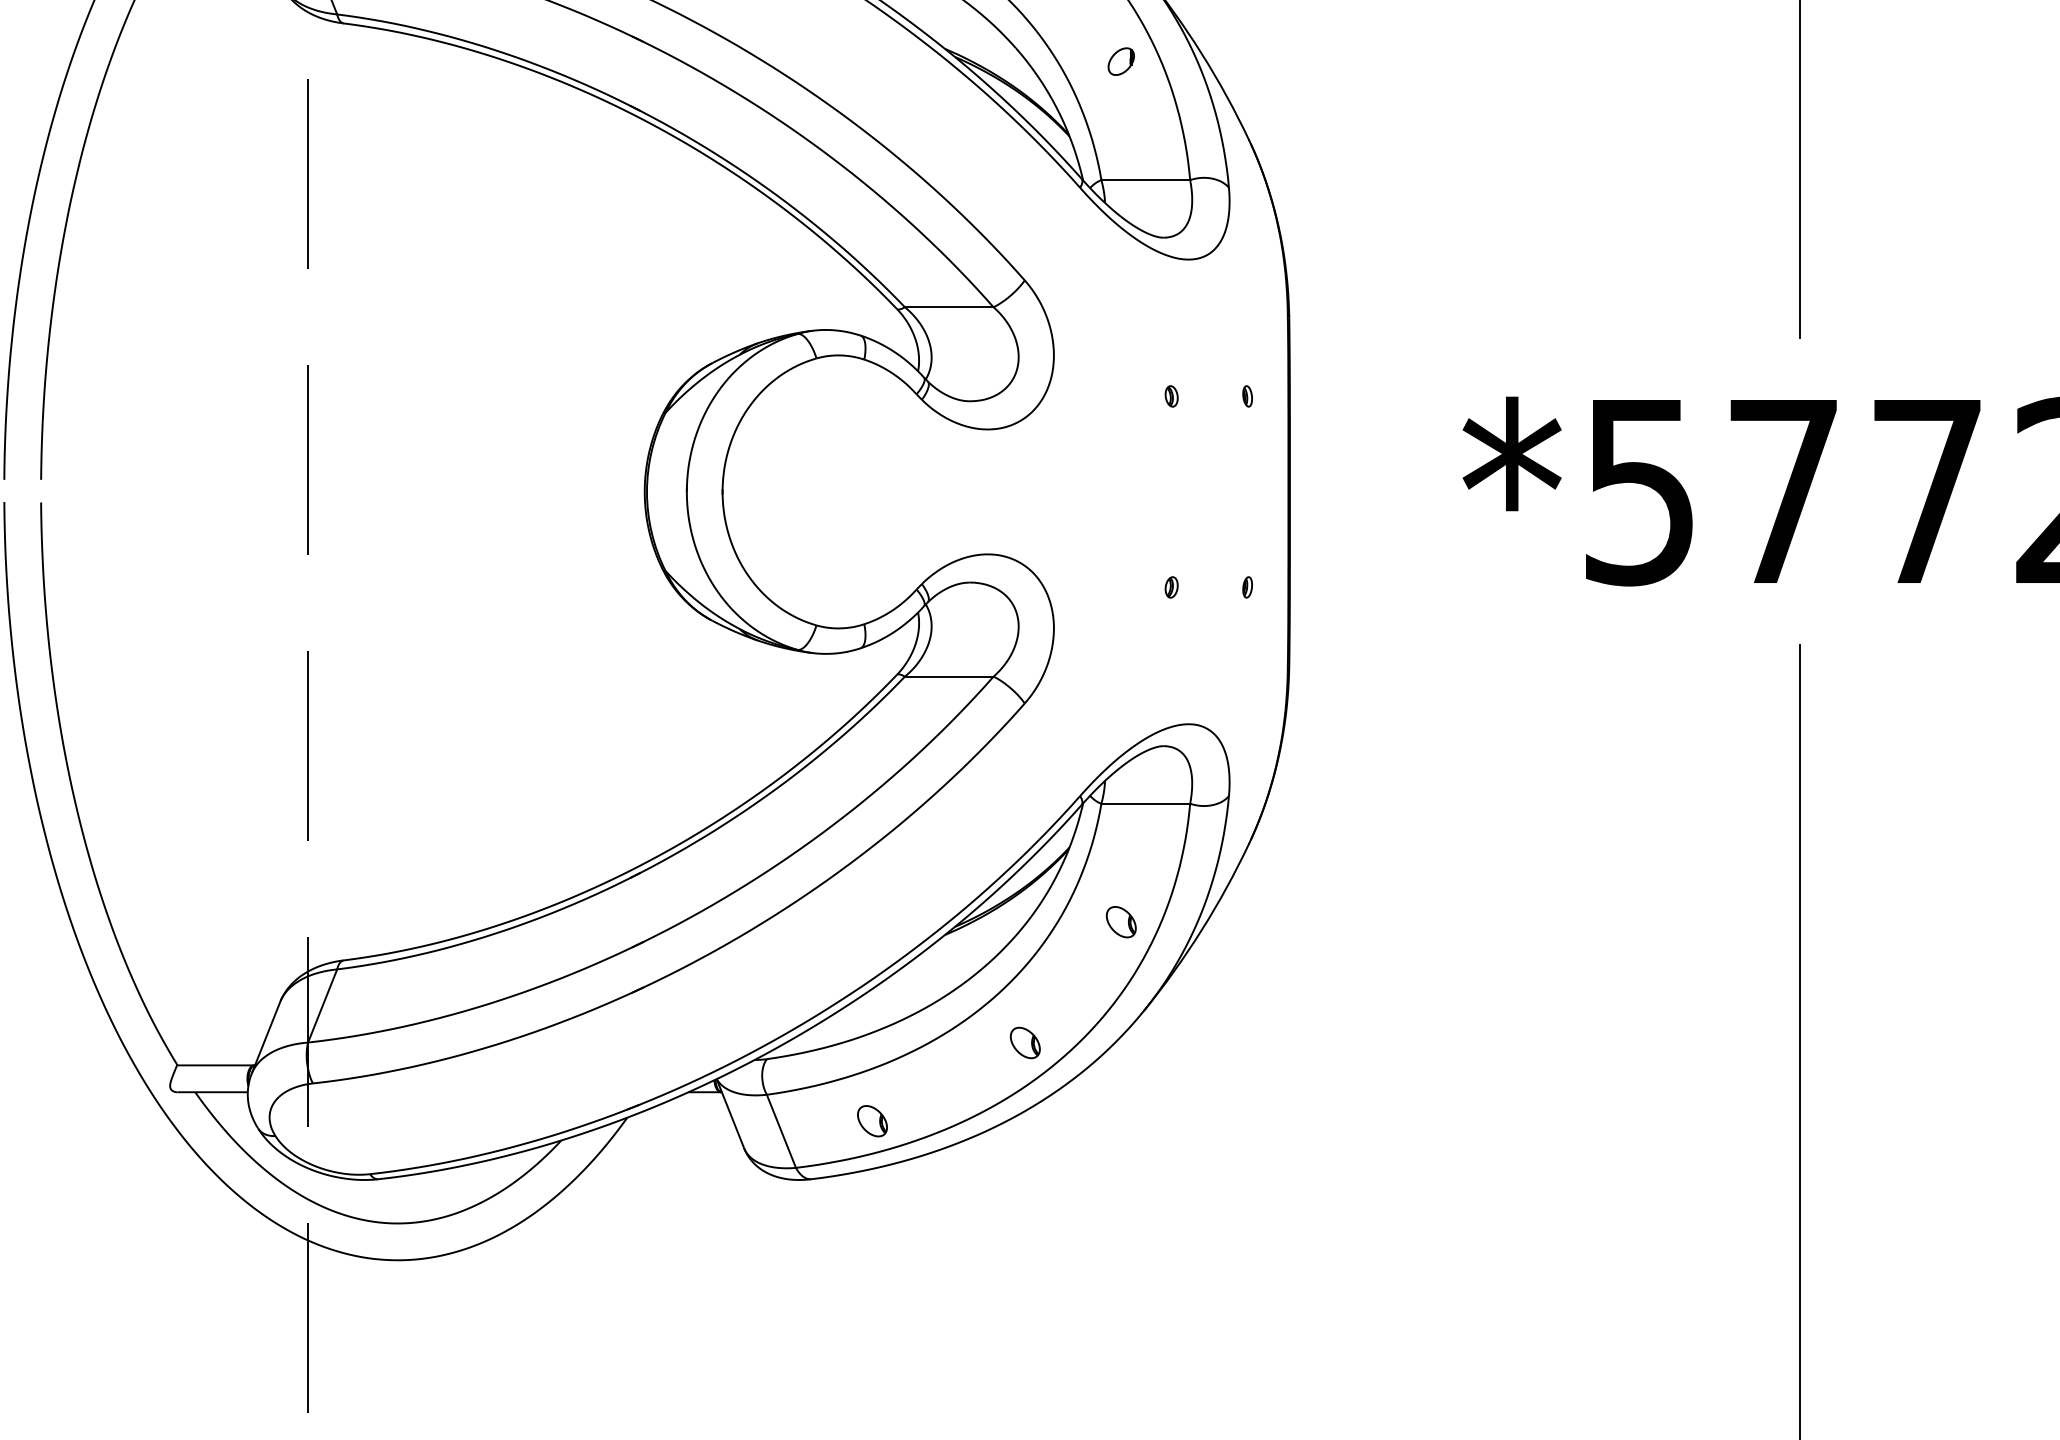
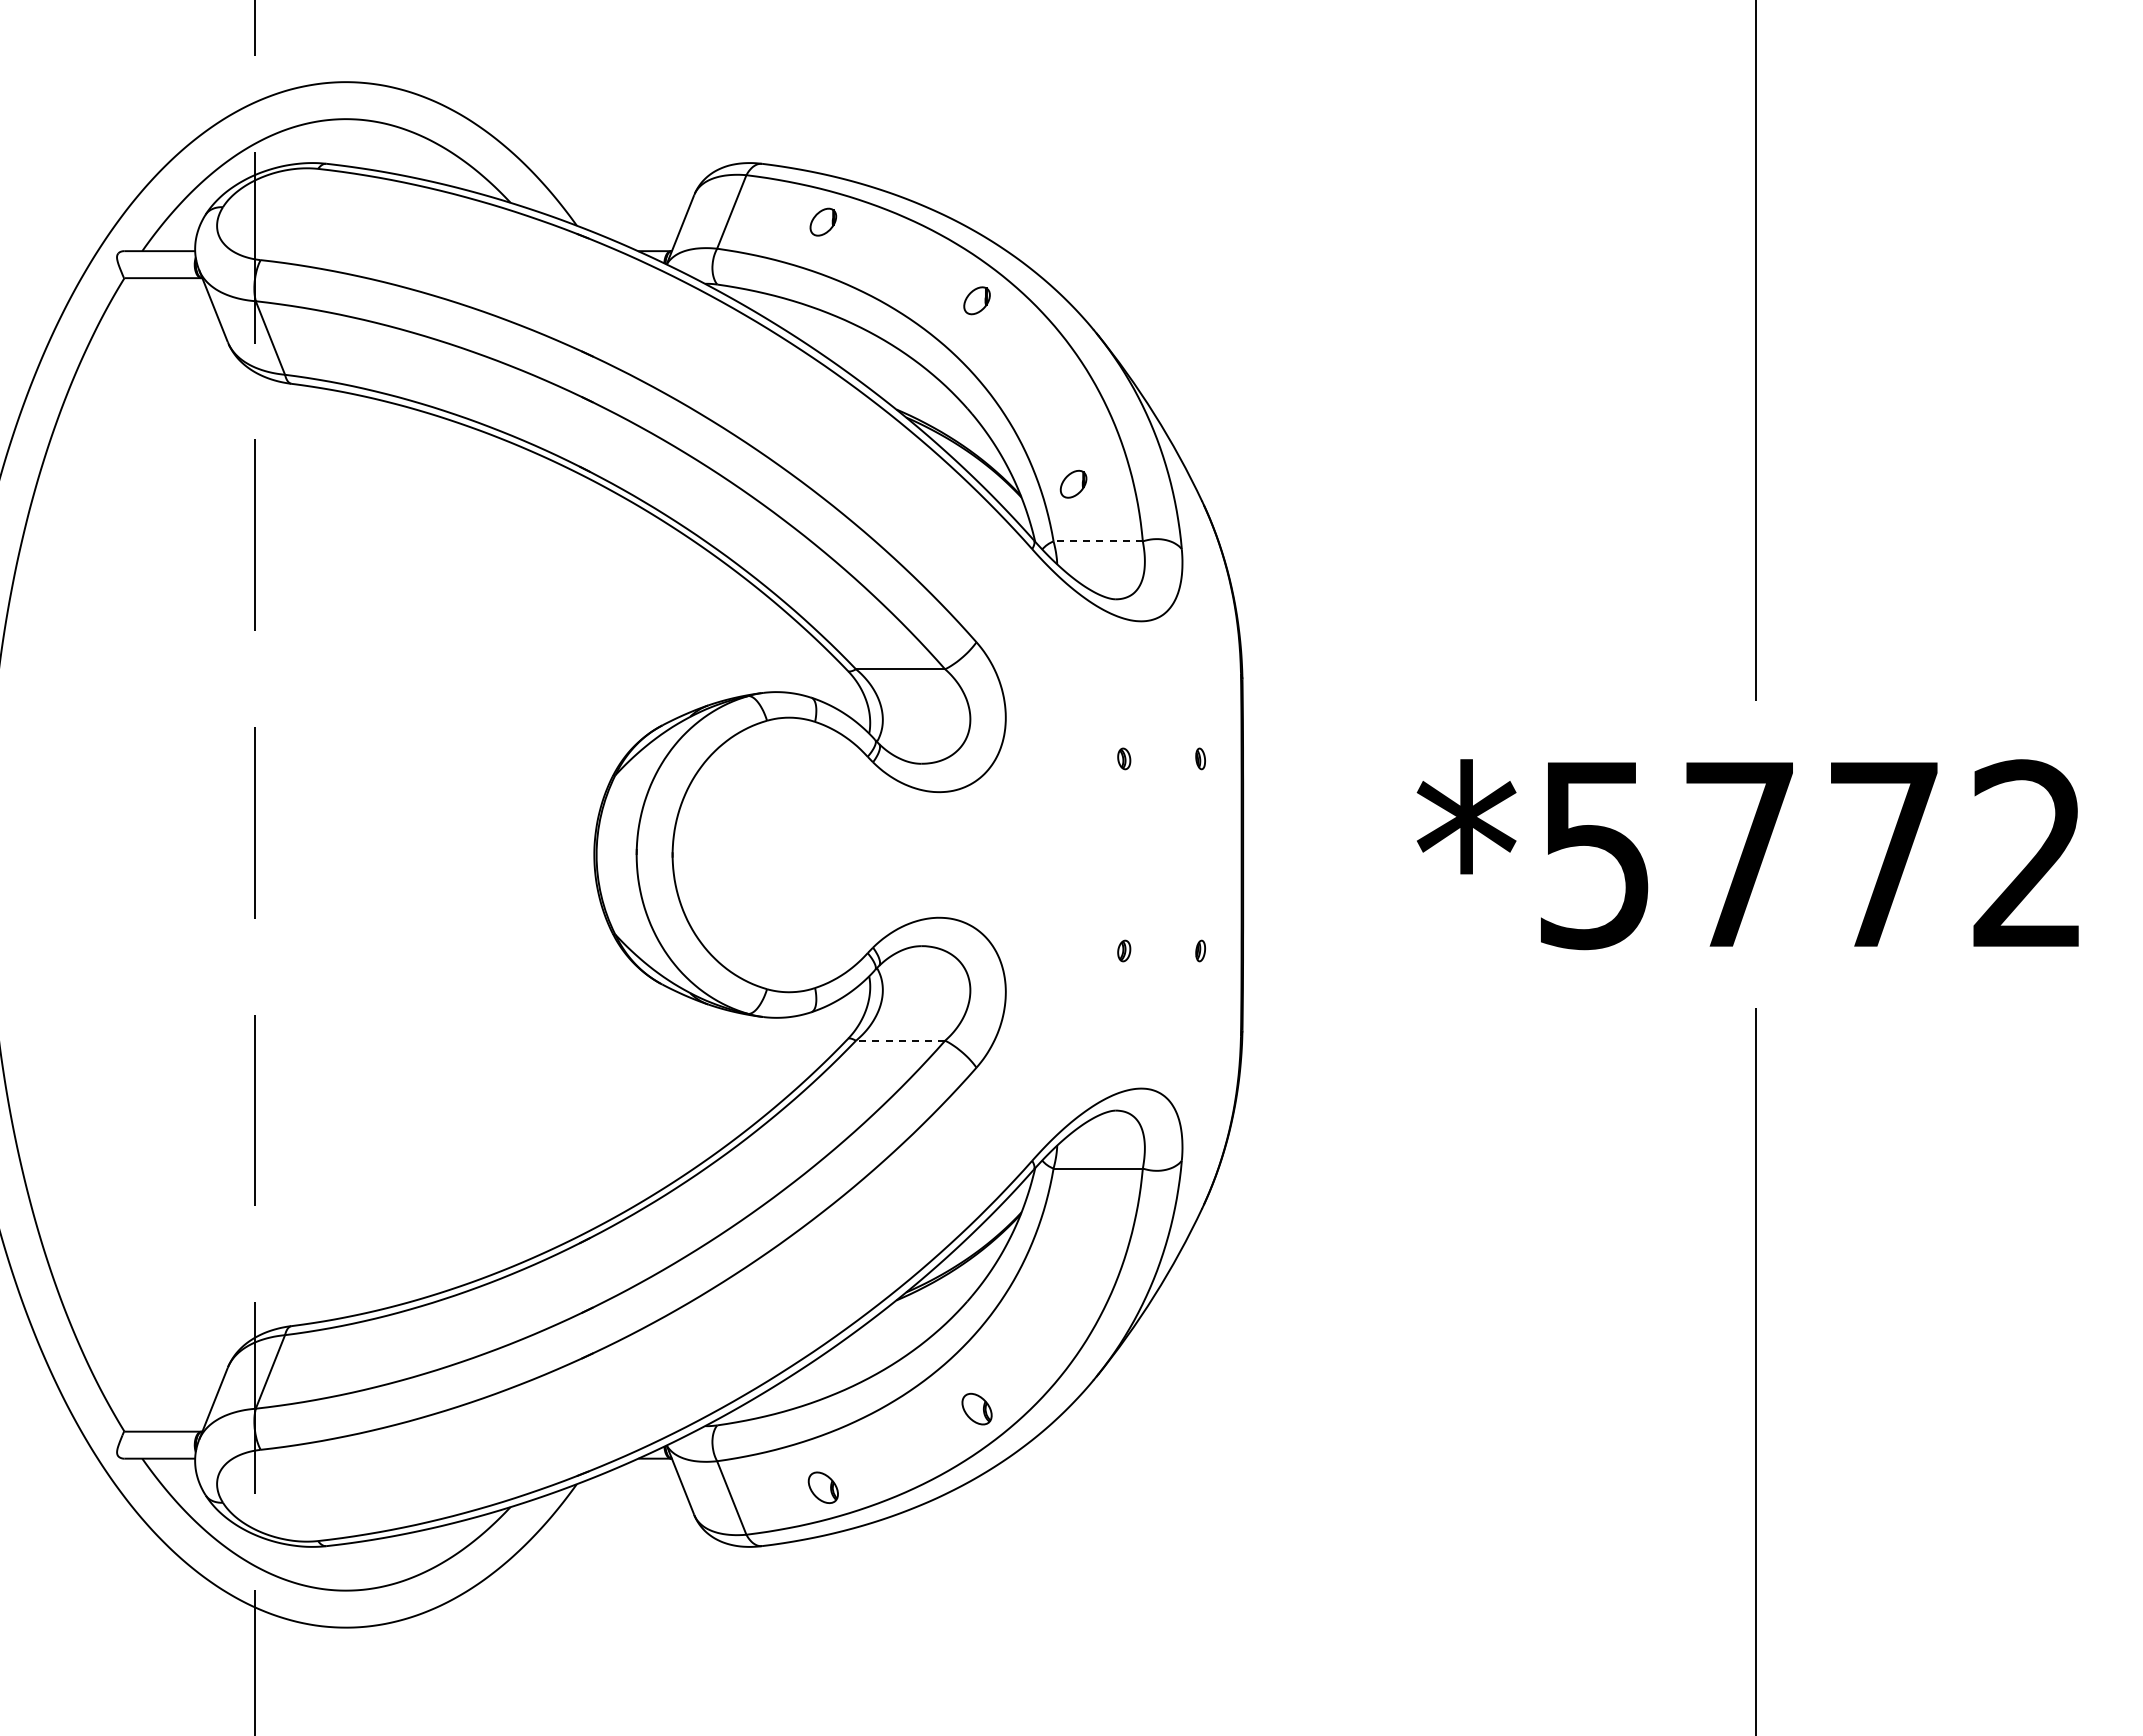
part: (1121, 60) -> (1073, 483), moved
line: (1146, 180) -> (1098, 541), solid -> dashed
line: (949, 676) -> (900, 1040), solid -> dashed
part: (1121, 922) -> (1073, 1287), removed

